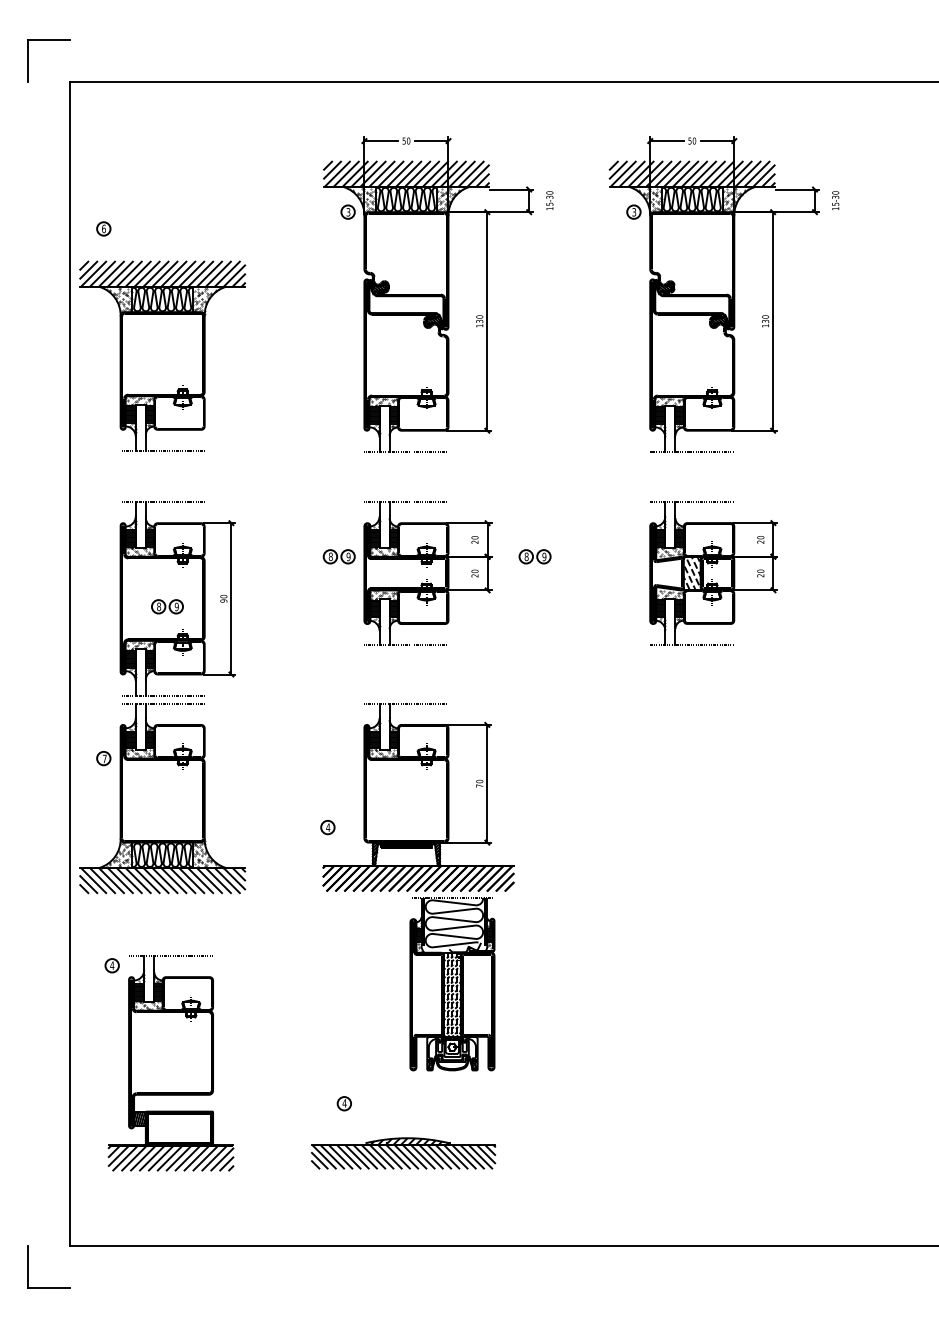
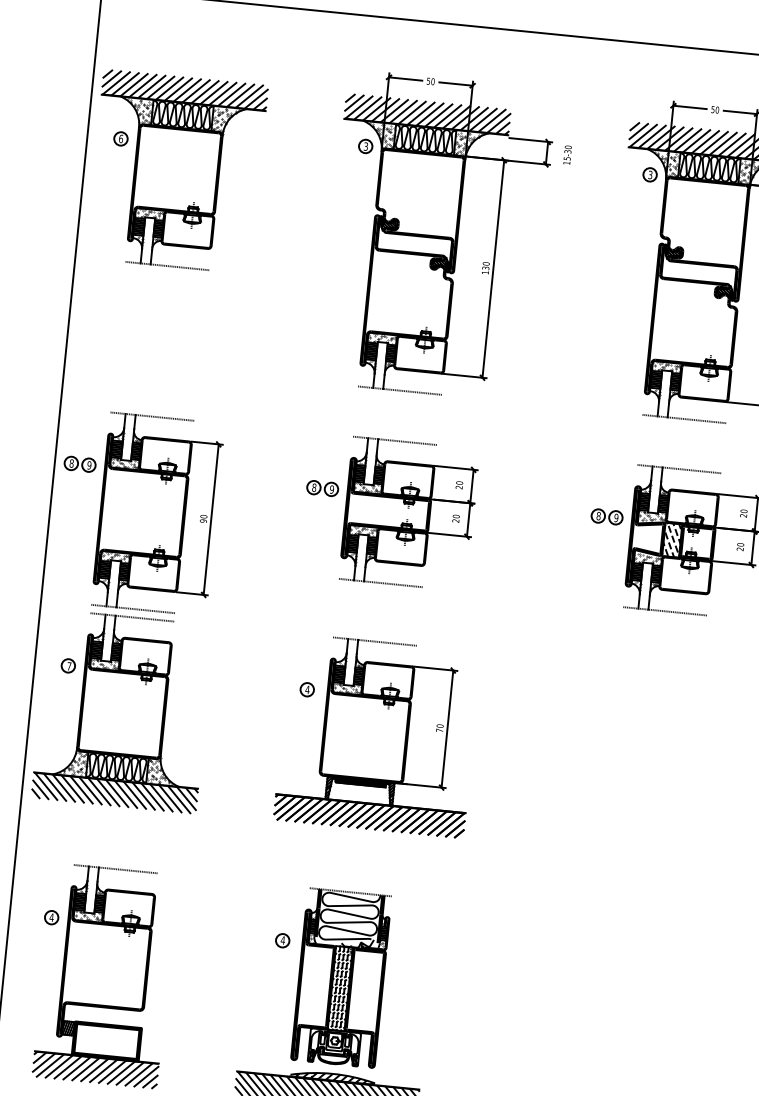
part: (162, 355) -> (176, 171), moved
part: (534, 556) -> (606, 516), moved
part: (167, 606) -> (80, 464), moved
part: (327, 827) -> (306, 689), moved
part: (111, 965) -> (50, 917), moved
part: (452, 984) -> (341, 978), moved
part: (343, 1103) -> (281, 940), moved

